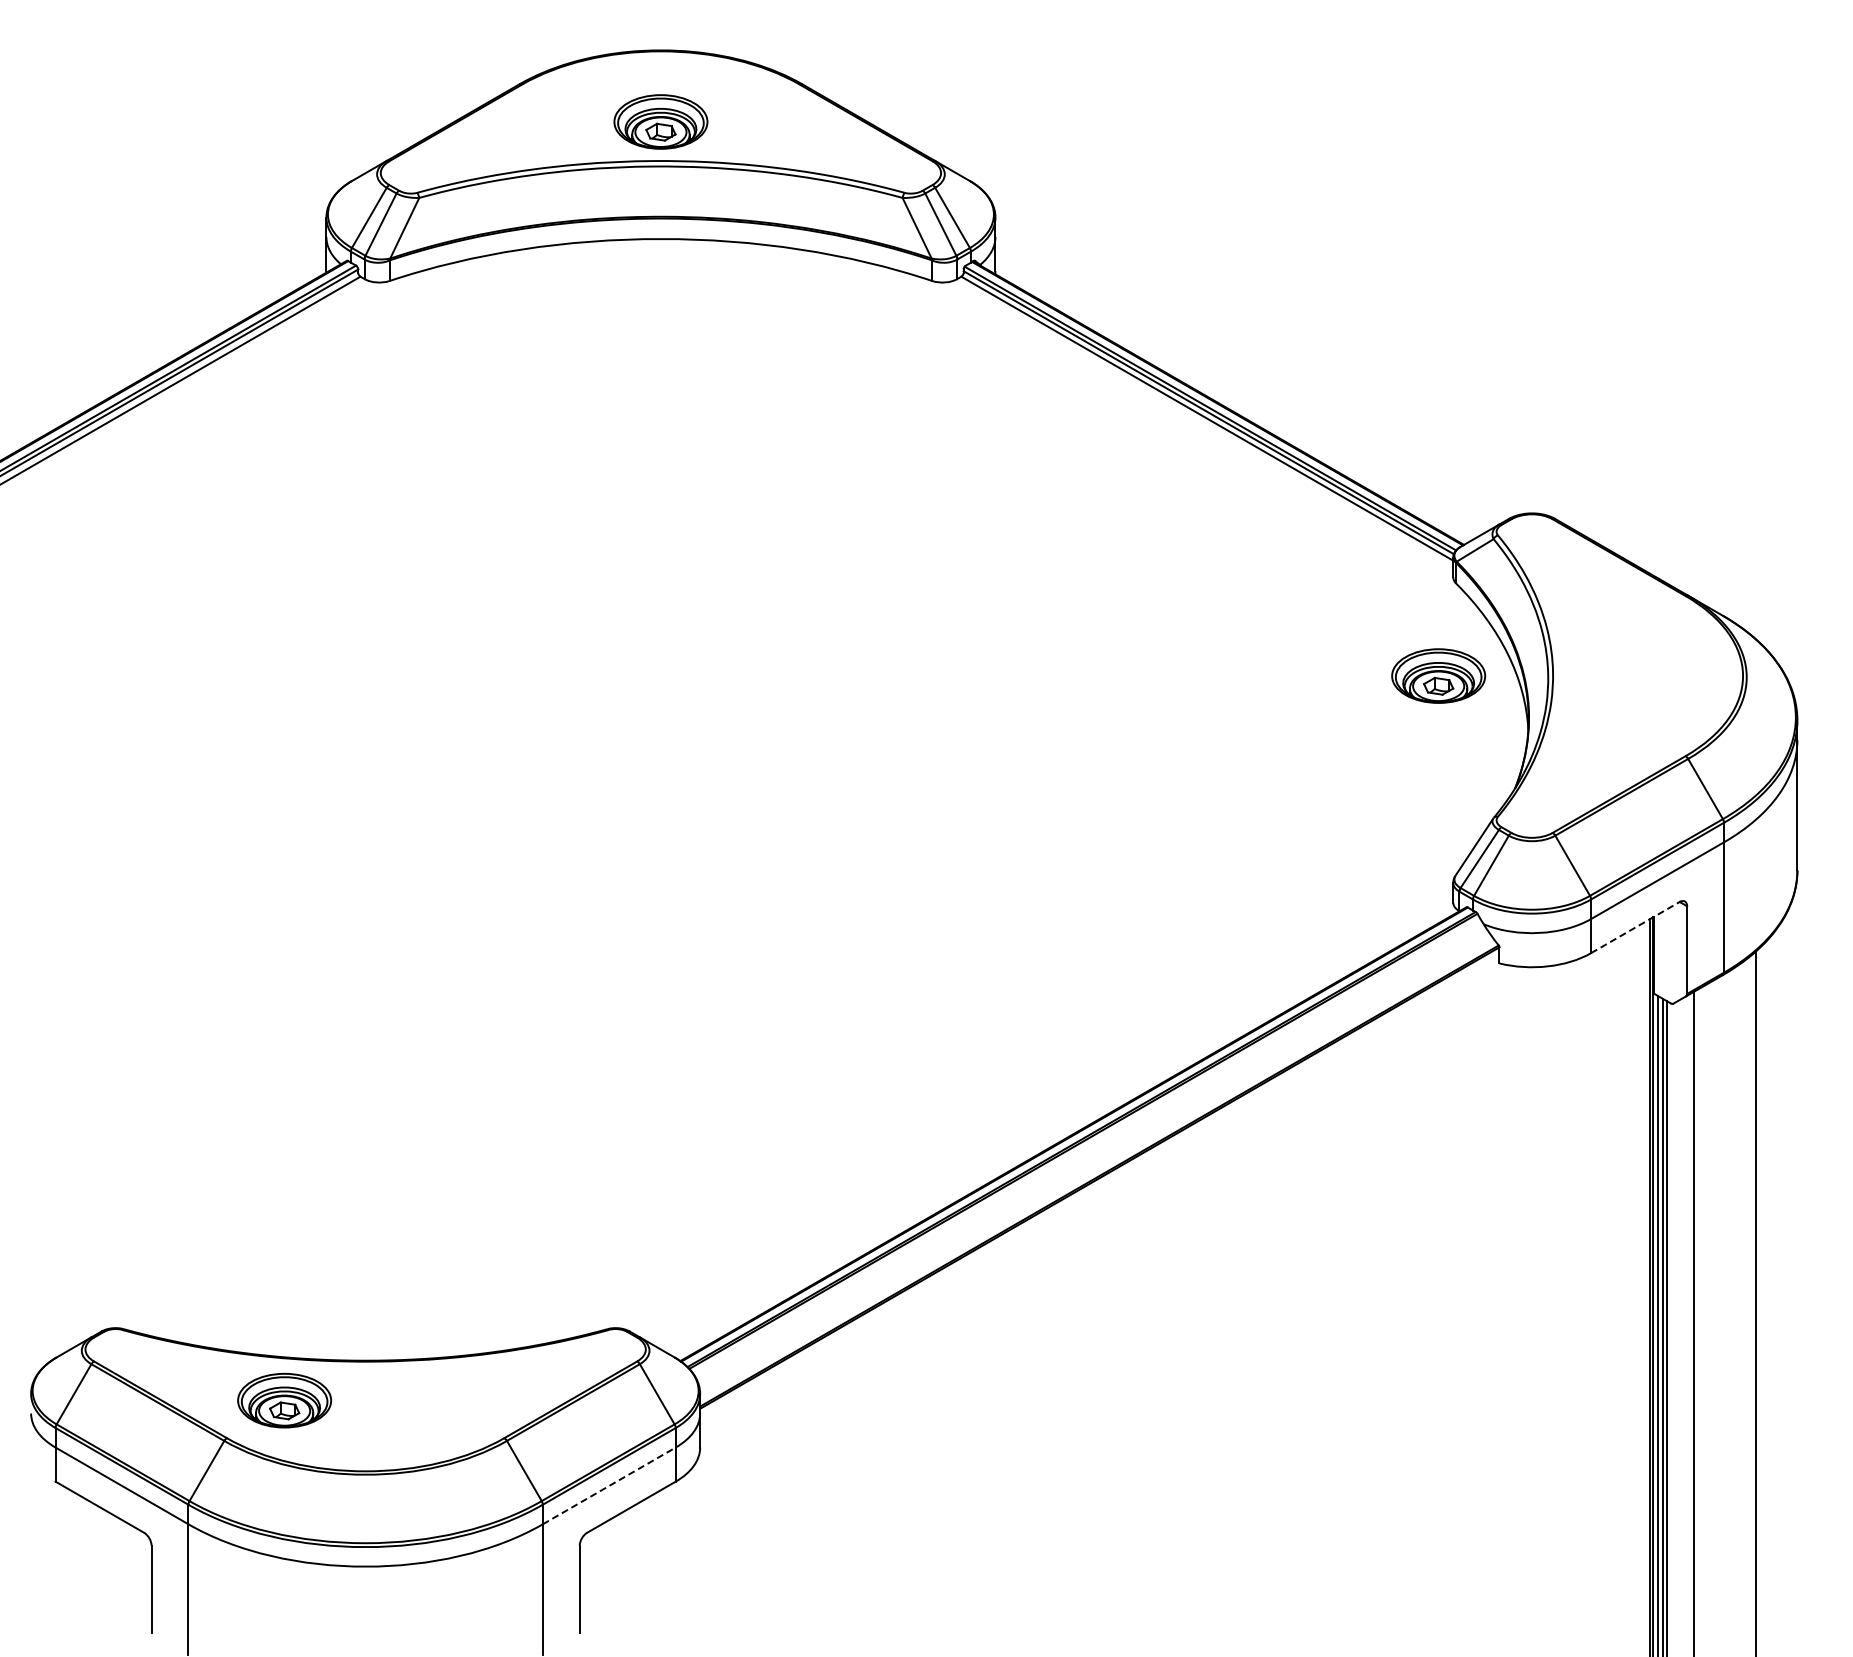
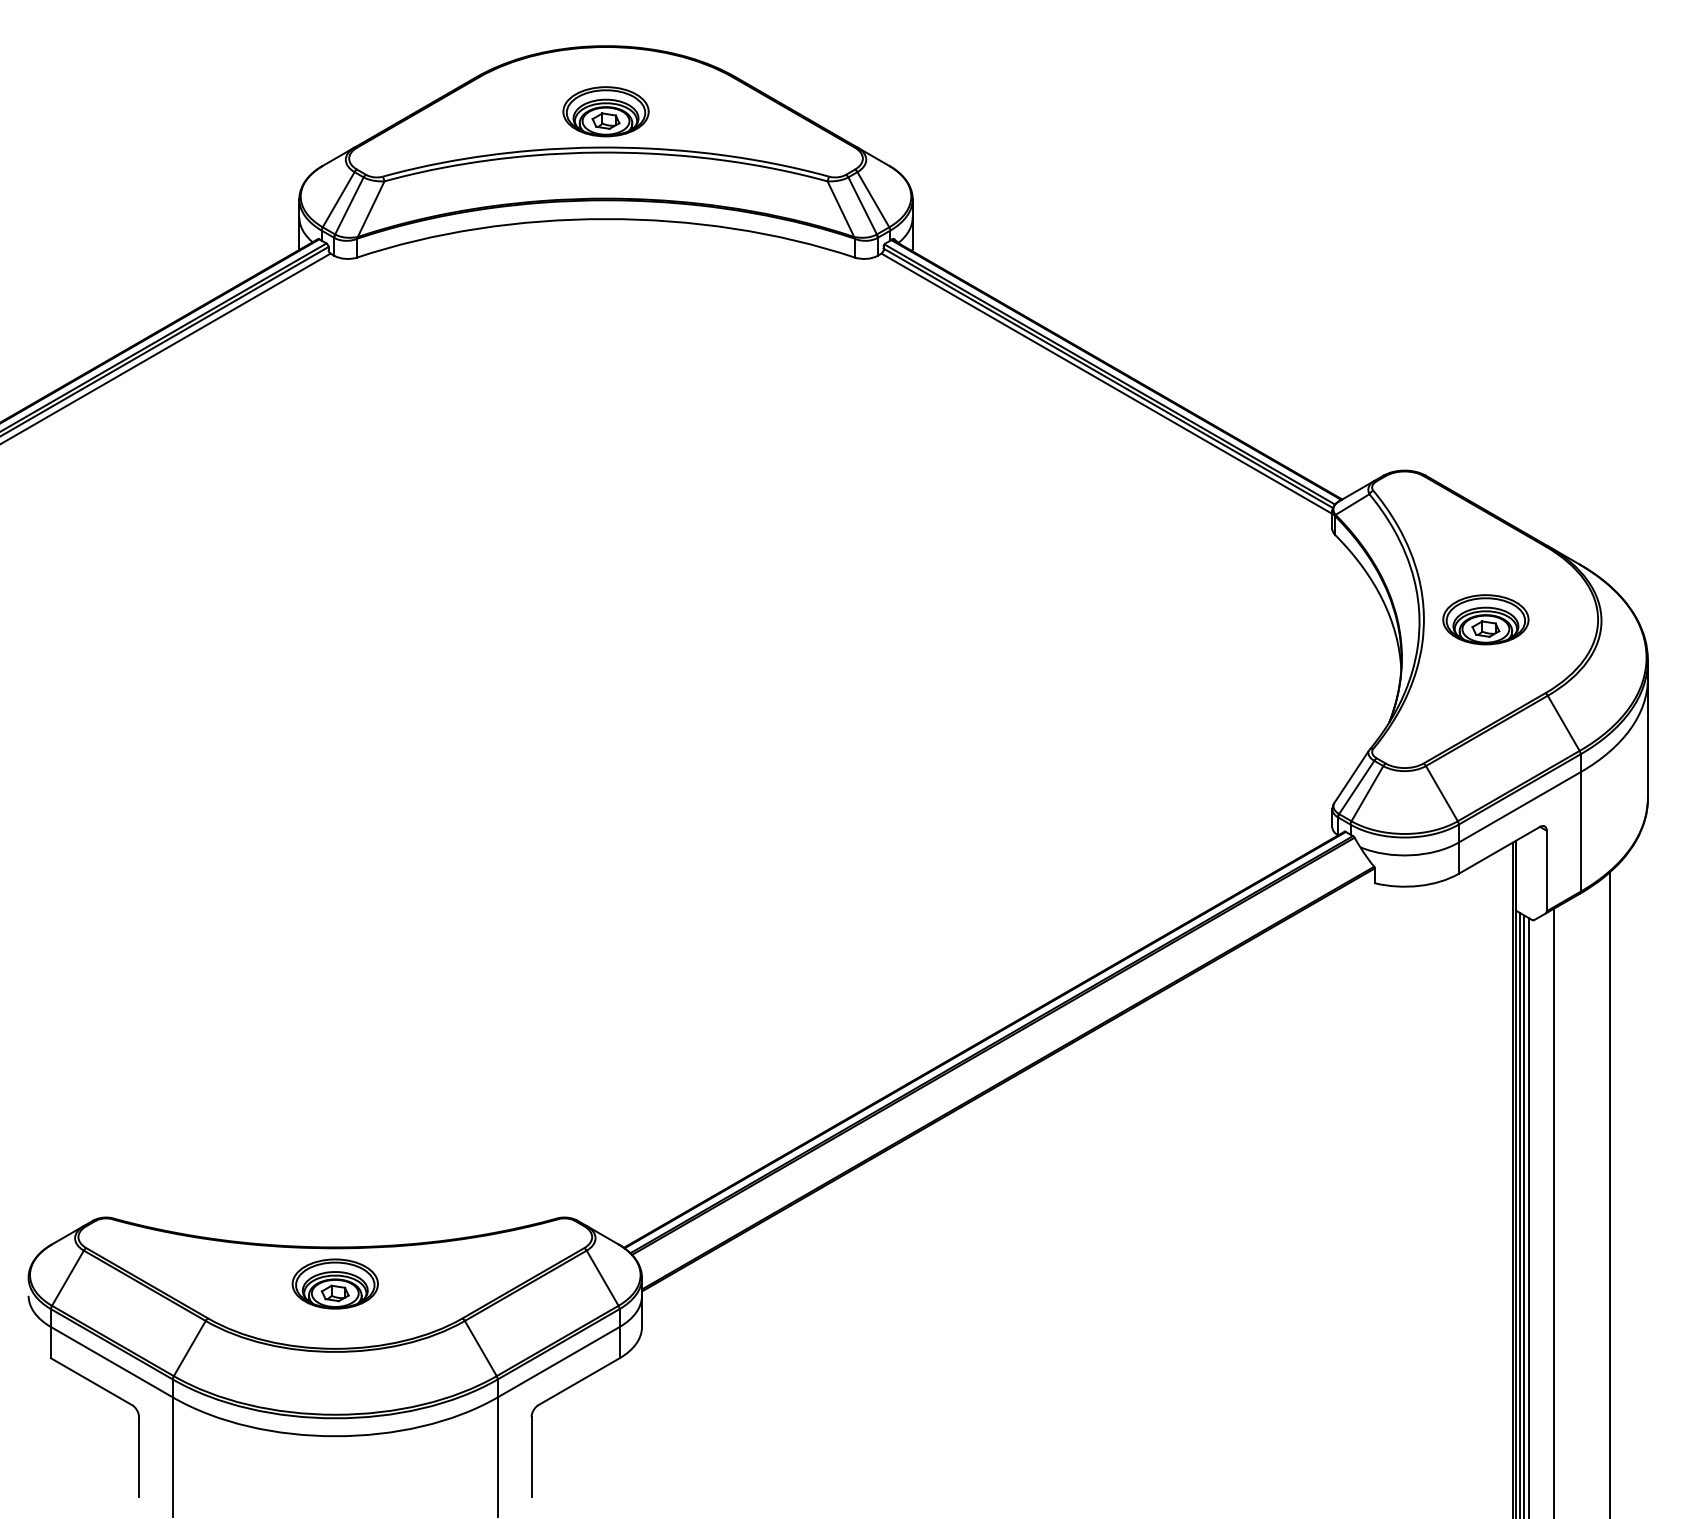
part: (1438, 675) -> (1485, 619), moved
line: (1635, 927) -> (1499, 850), dashed -> solid
part: (284, 1400) -> (335, 1283), moved
line: (609, 1485) -> (558, 1361), dashed -> solid

